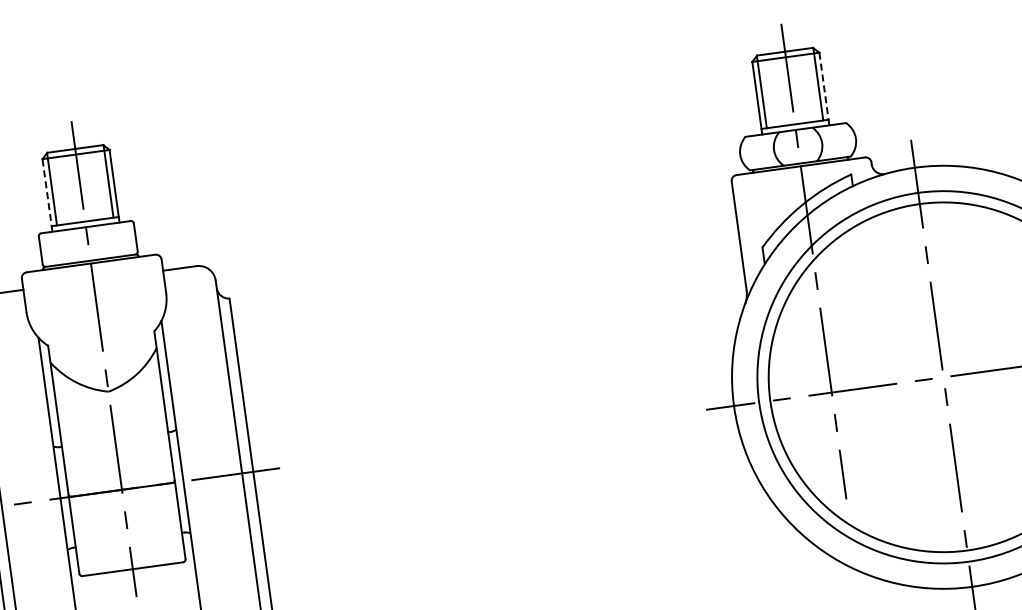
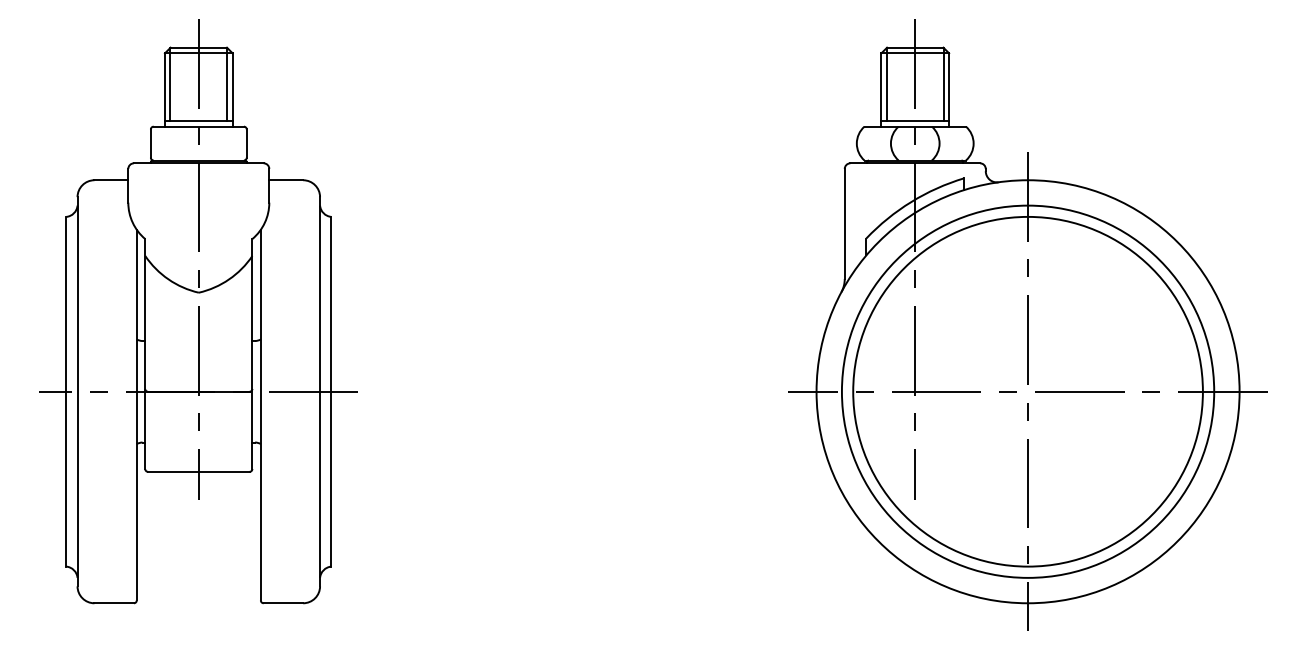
line: (824, 89) -> (949, 90), dashed -> solid
line: (47, 196) -> (164, 90), dashed -> solid

